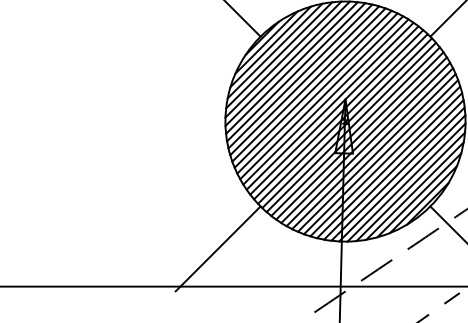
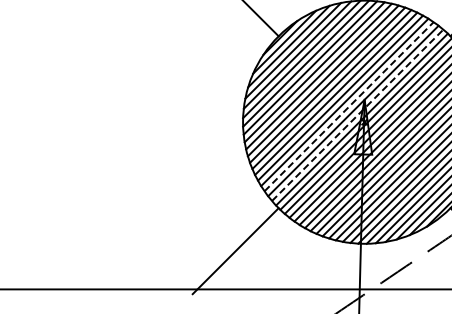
line: (330, 105) -> (349, 105), solid -> dashed
line: (338, 114) -> (357, 115), solid -> dashed

